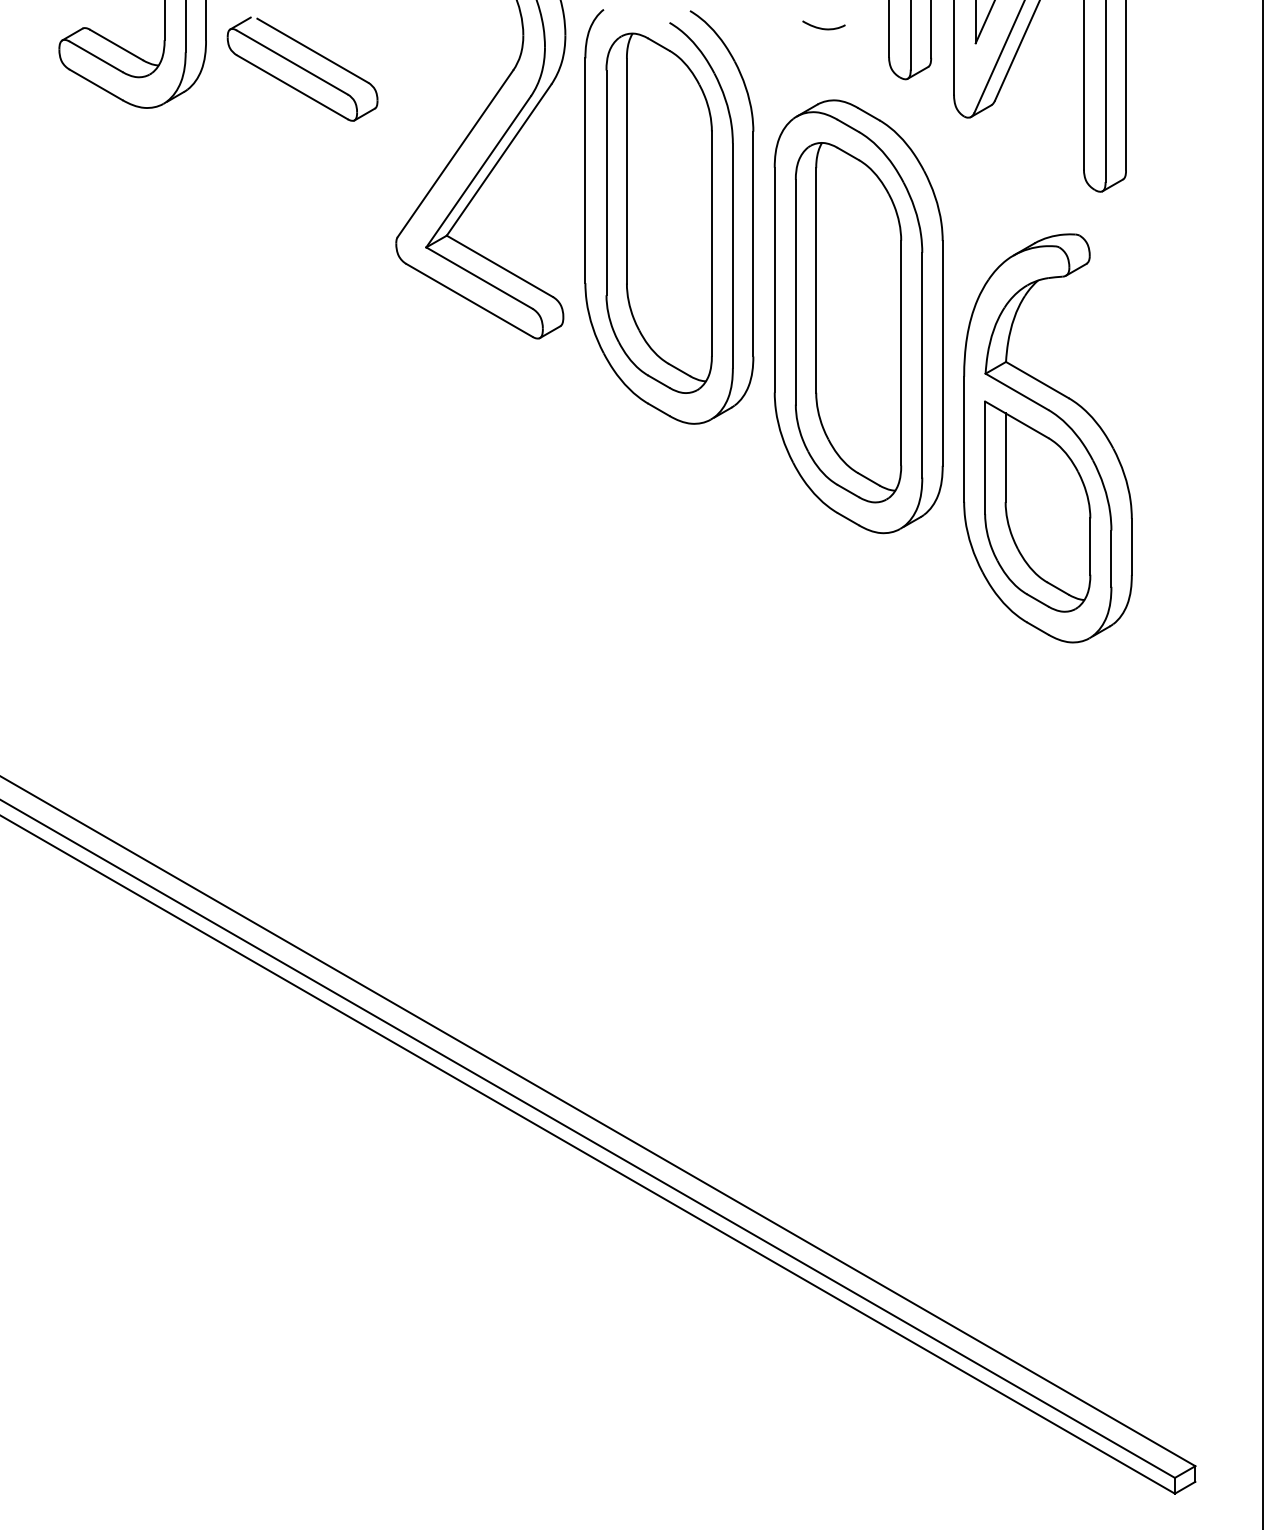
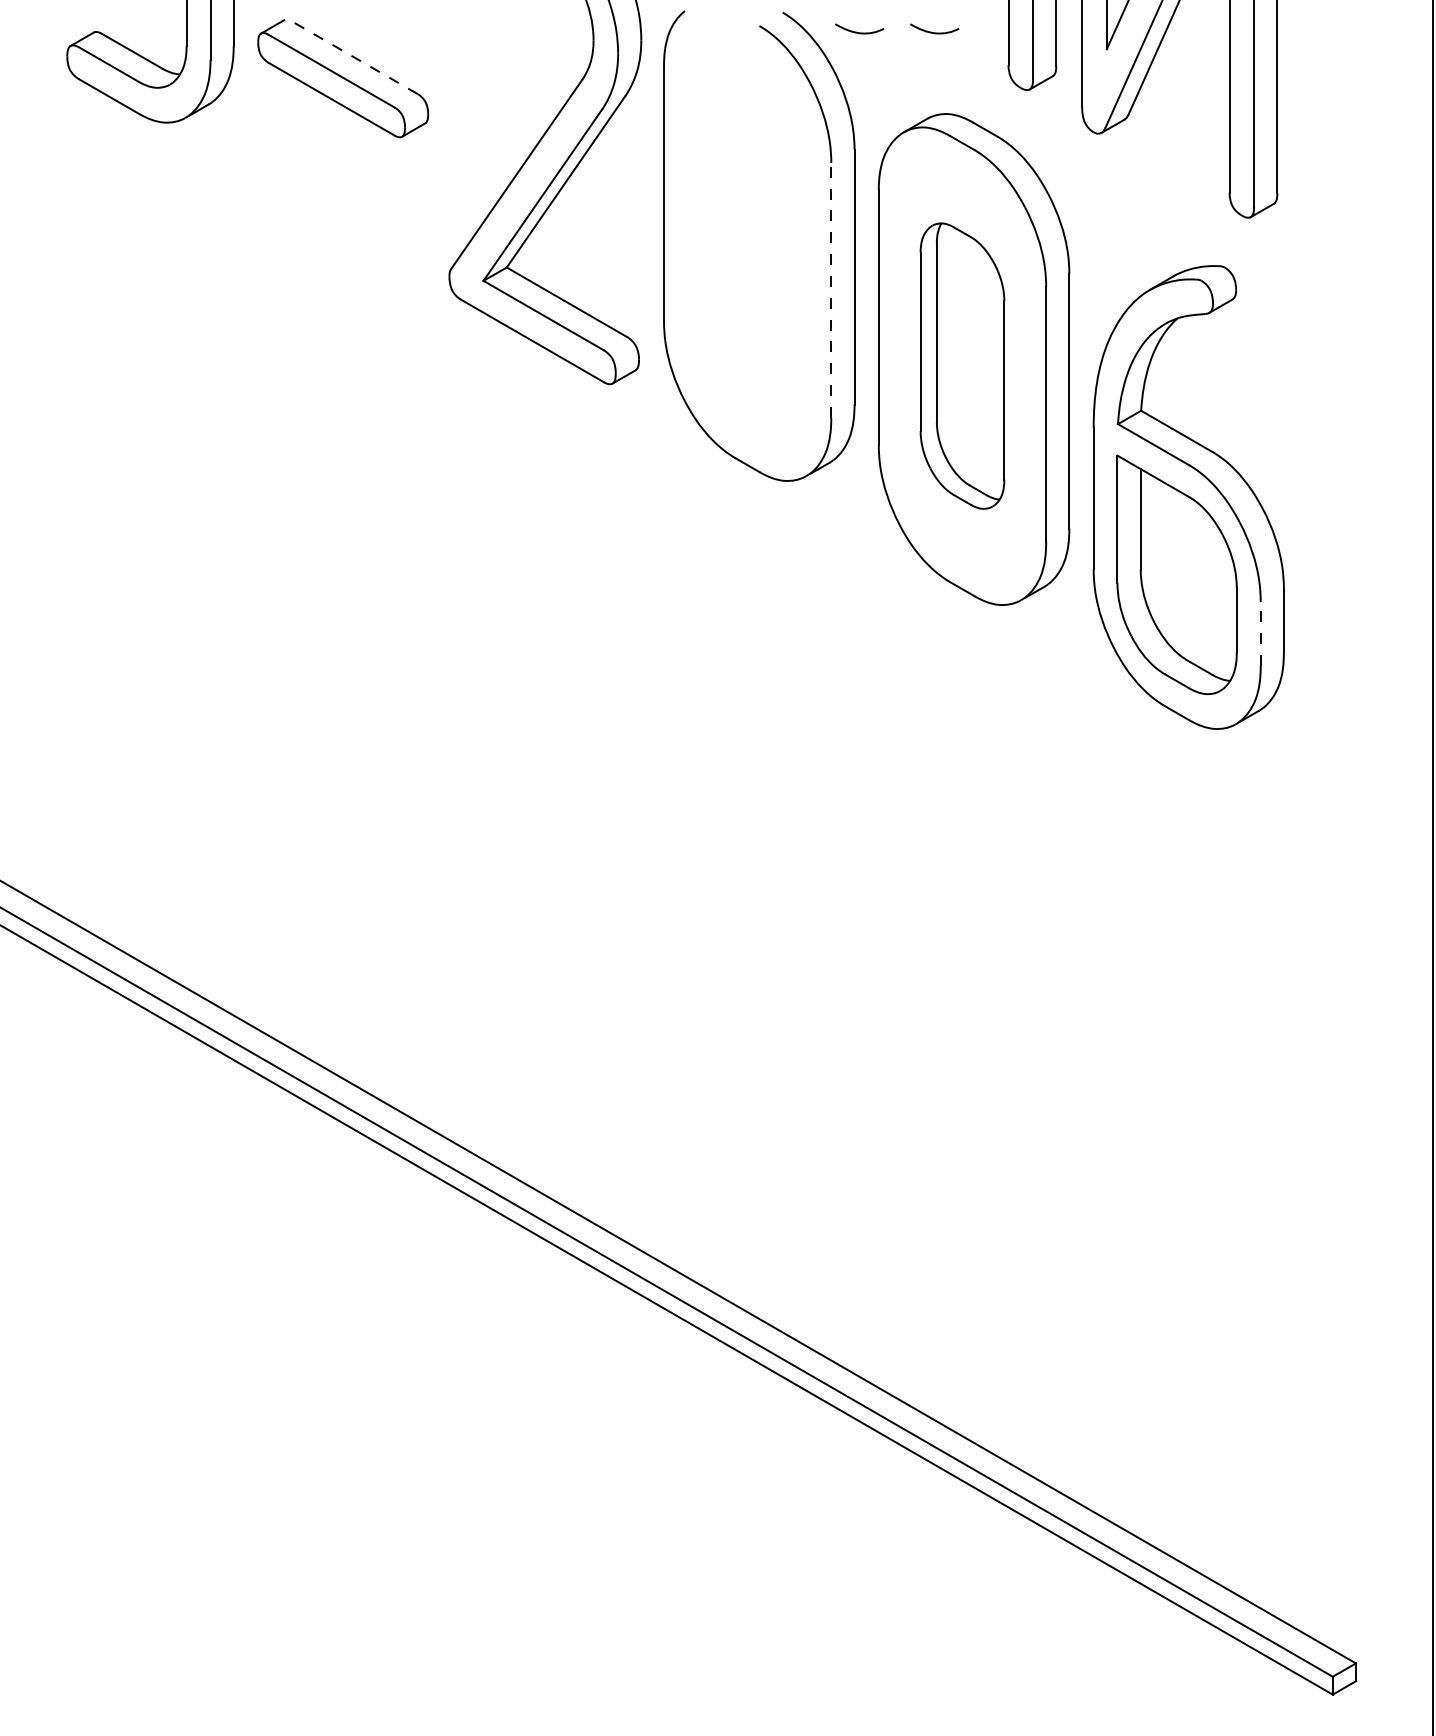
curve: (757, 28) -> (859, 32), added
line: (312, 50) -> (354, 57), solid -> dashed
part: (659, 212) -> (747, 241), removed
line: (733, 255) -> (831, 289), solid -> dashed
part: (848, 322) -> (962, 365), size x0.7
line: (1111, 558) -> (1260, 633), solid -> dashed

